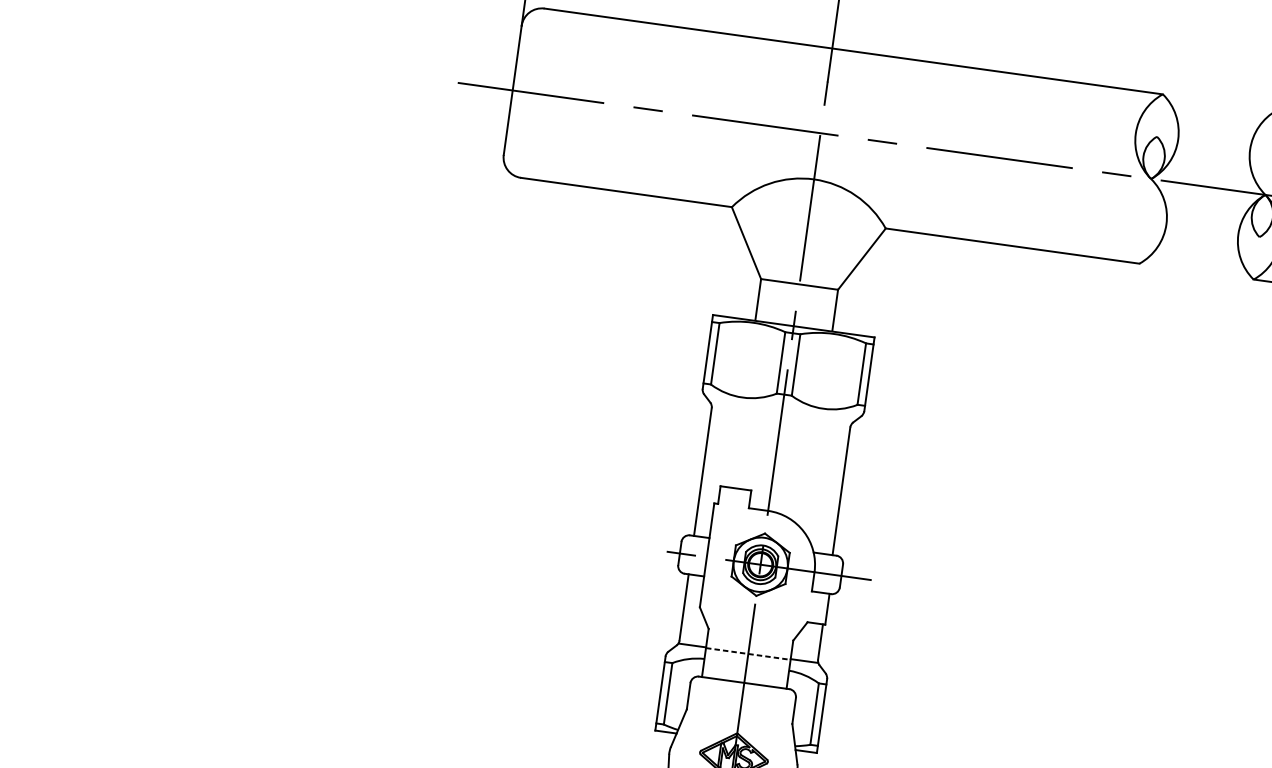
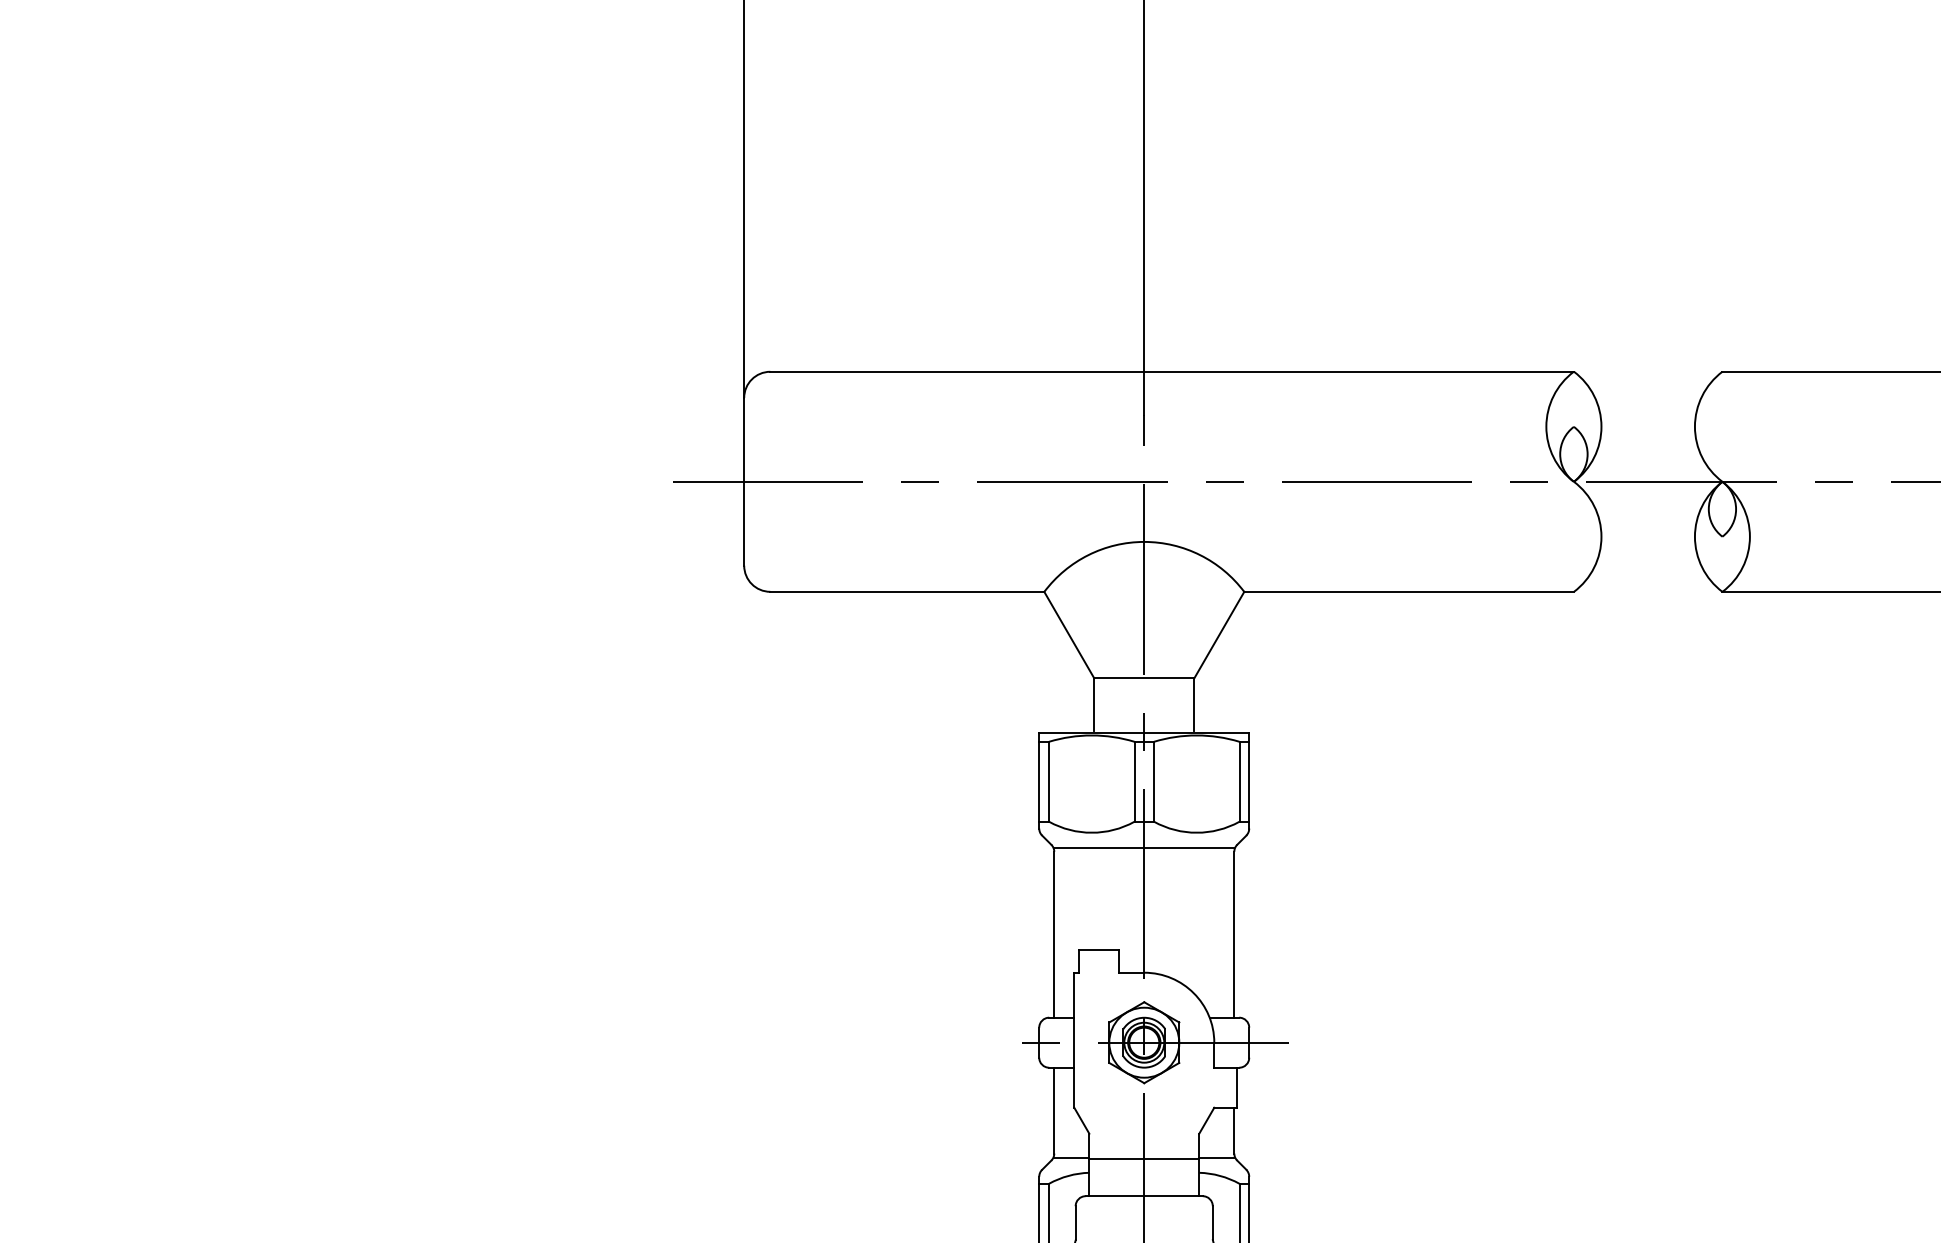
line: (781, 414) -> (1144, 847), added
line: (748, 653) -> (1144, 1158), dashed -> solid

